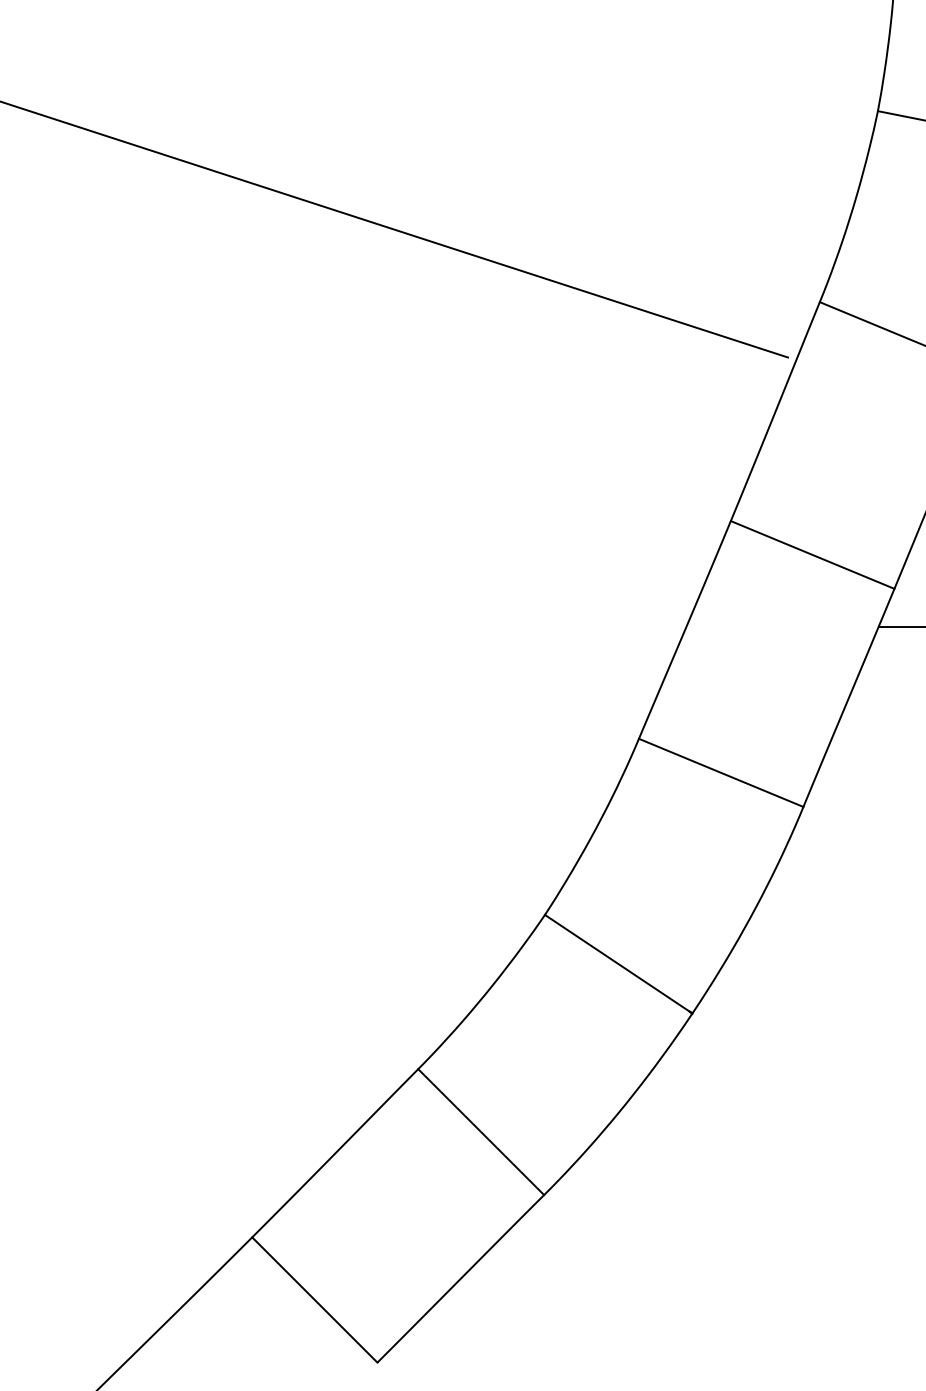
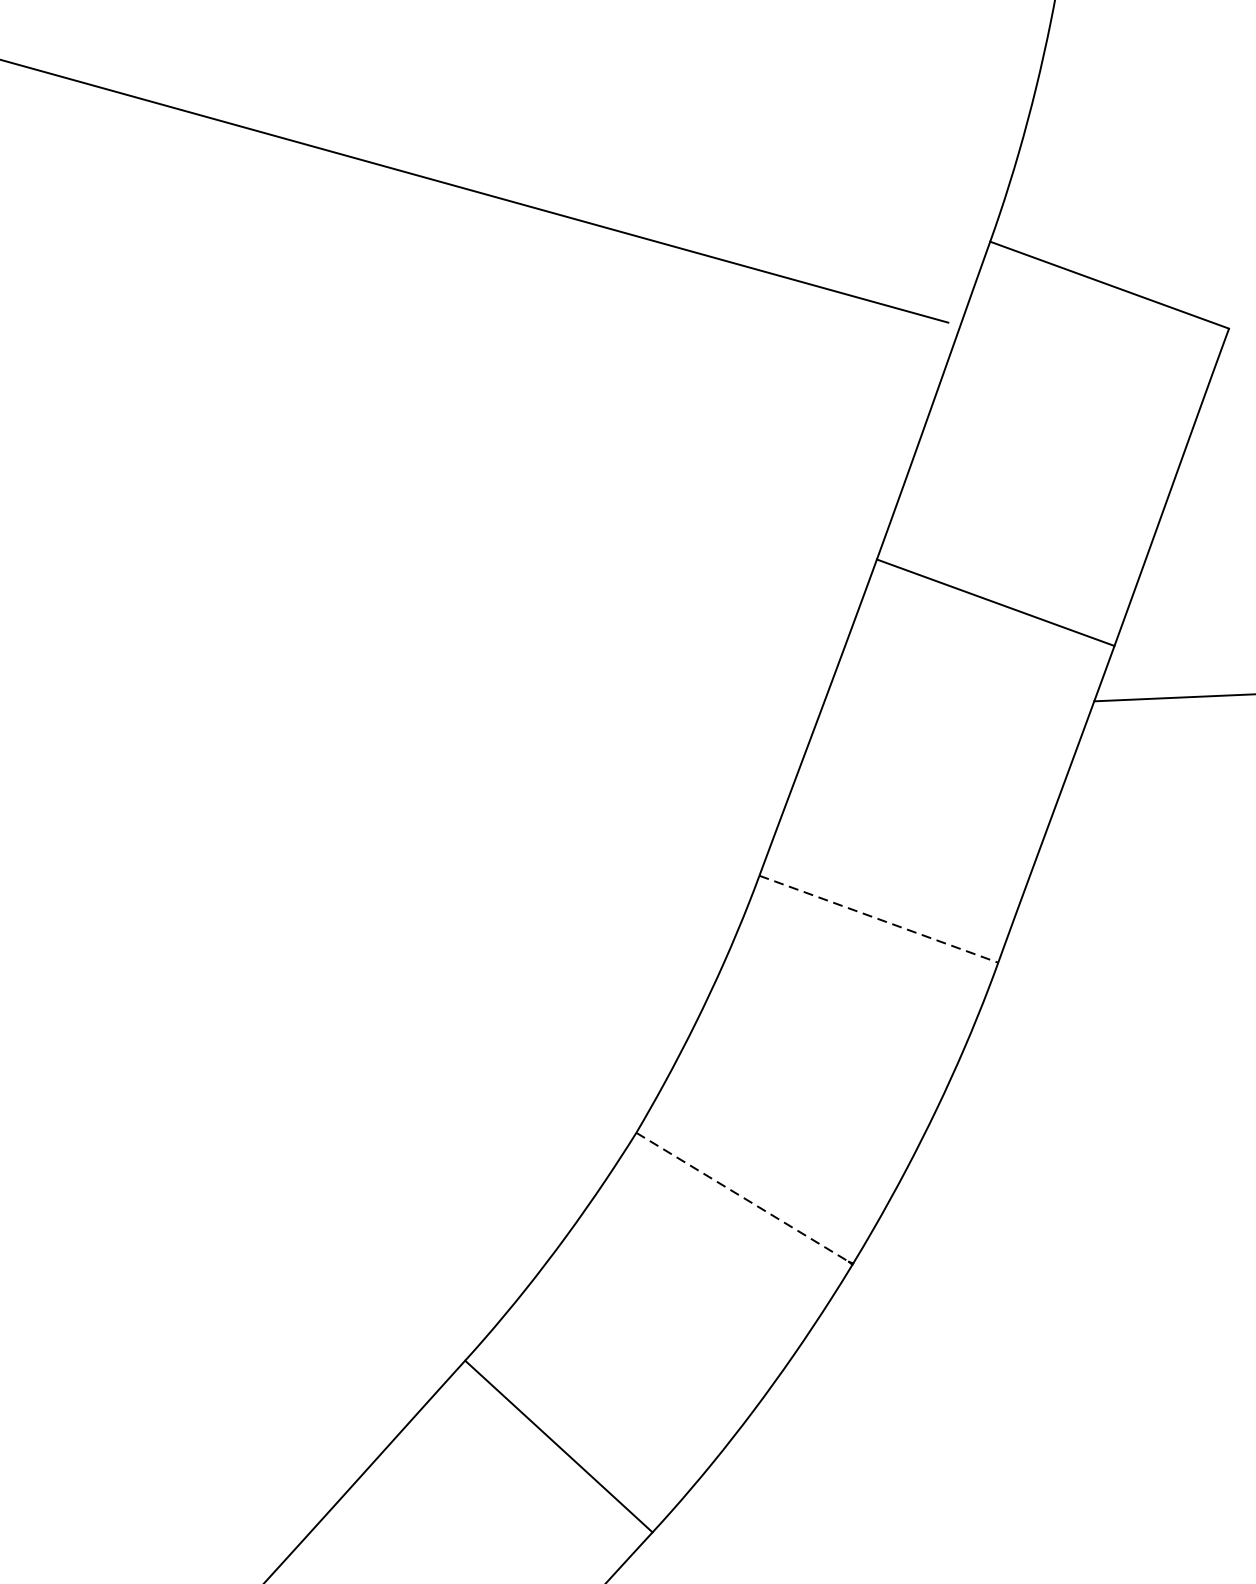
line: (721, 773) -> (879, 920), solid -> dashed
line: (617, 963) -> (742, 1197), solid -> dashed

